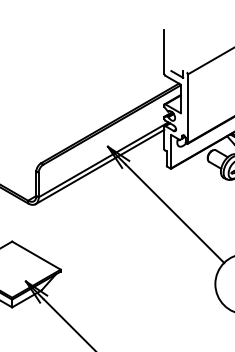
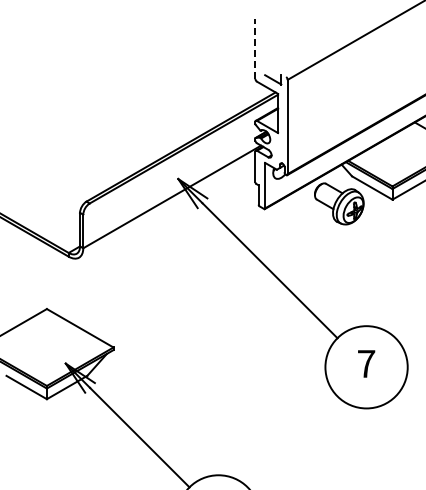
line: (164, 52) -> (255, 49), solid -> dashed
line: (100, 166) -> (167, 206), removed

